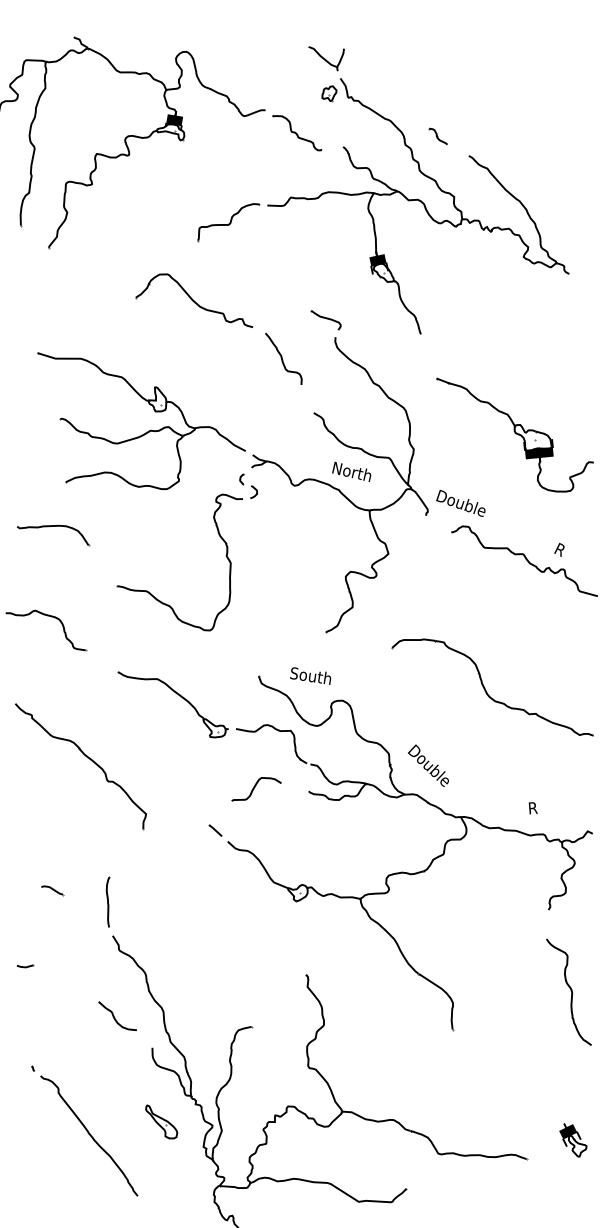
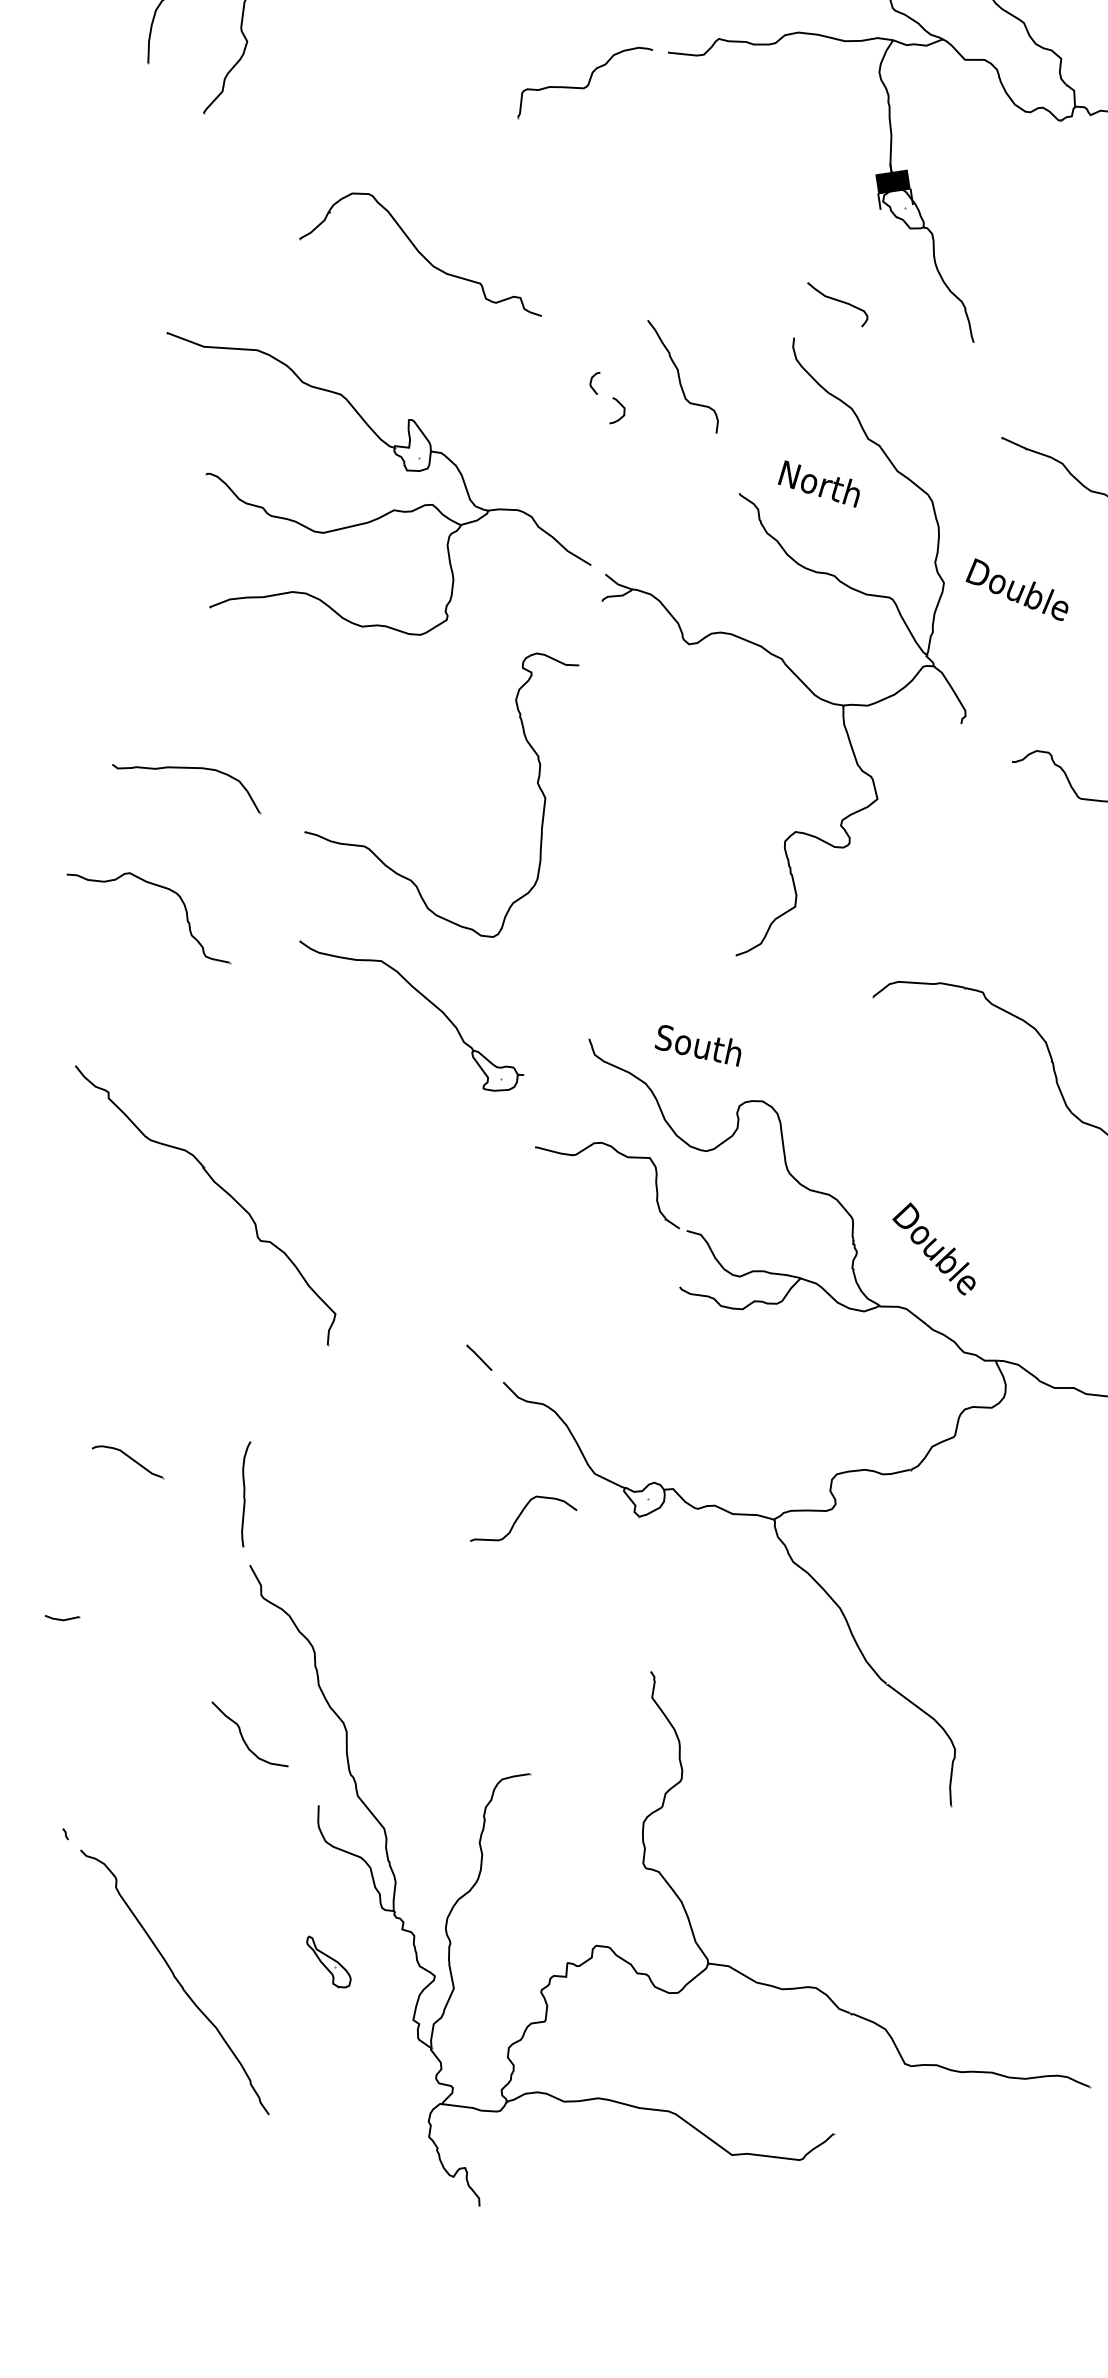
part: (194, 300) -> (422, 252), moved
part: (325, 320) -> (836, 305), moved
text: (351, 471) -> (818, 483), moved
part: (248, 485) -> (607, 396), moved
text: (460, 502) -> (1016, 587), moved
part: (53, 526) -> (188, 768), moved
part: (179, 696) -> (425, 1000), moved
curve: (254, 789) -> (519, 1519), moved
part: (52, 890) -> (129, 1462), size x1.6
part: (161, 1121) -> (328, 1961), size x0.7

